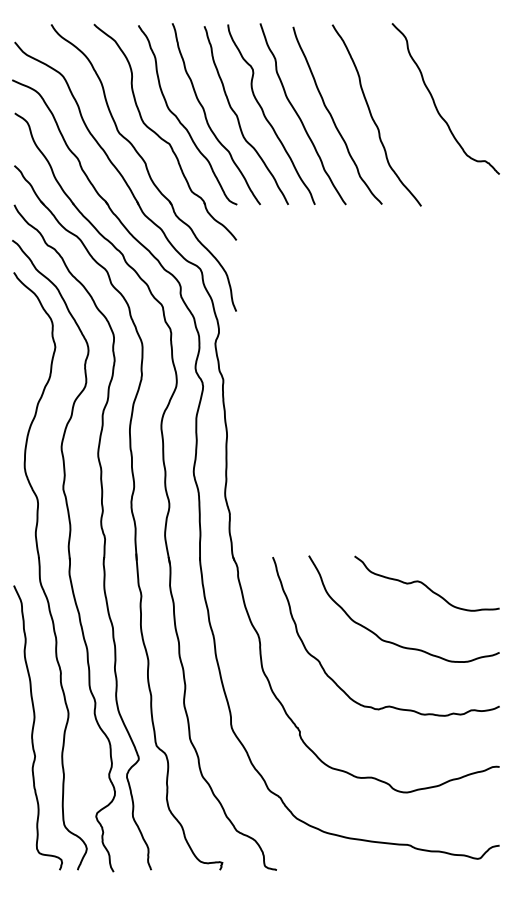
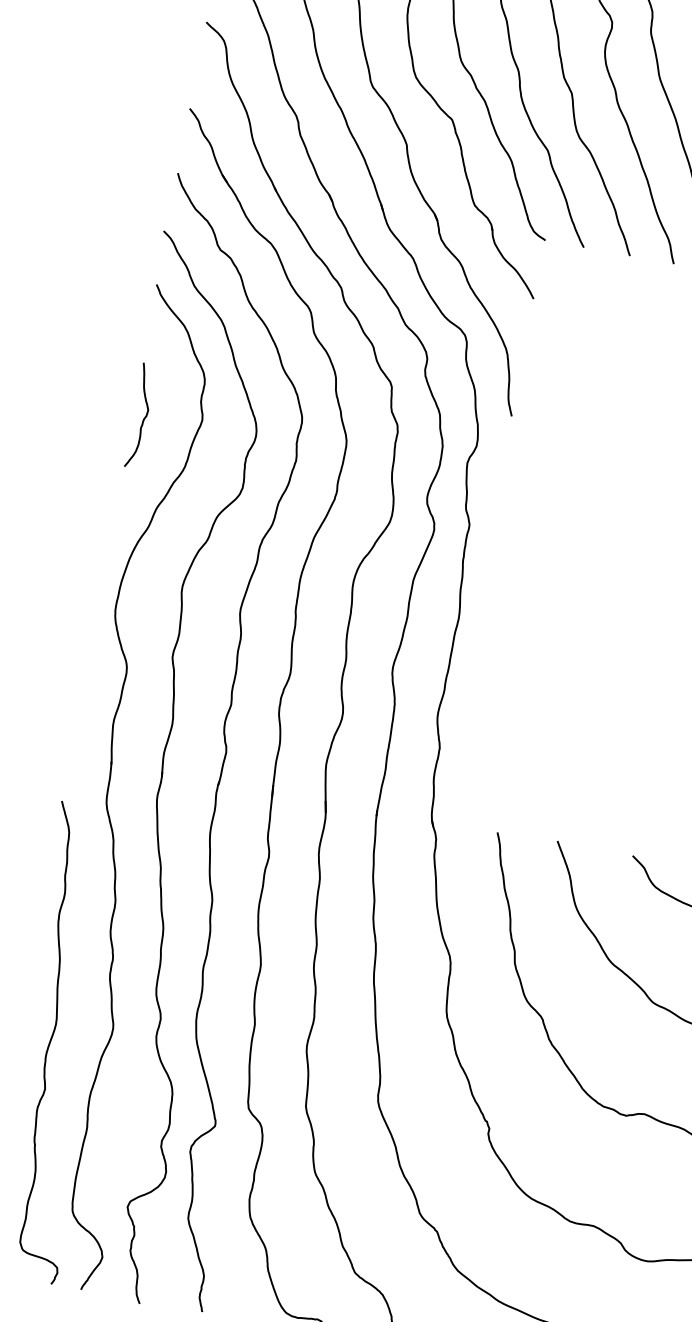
curve: (20, 351) -> (143, 416), added

